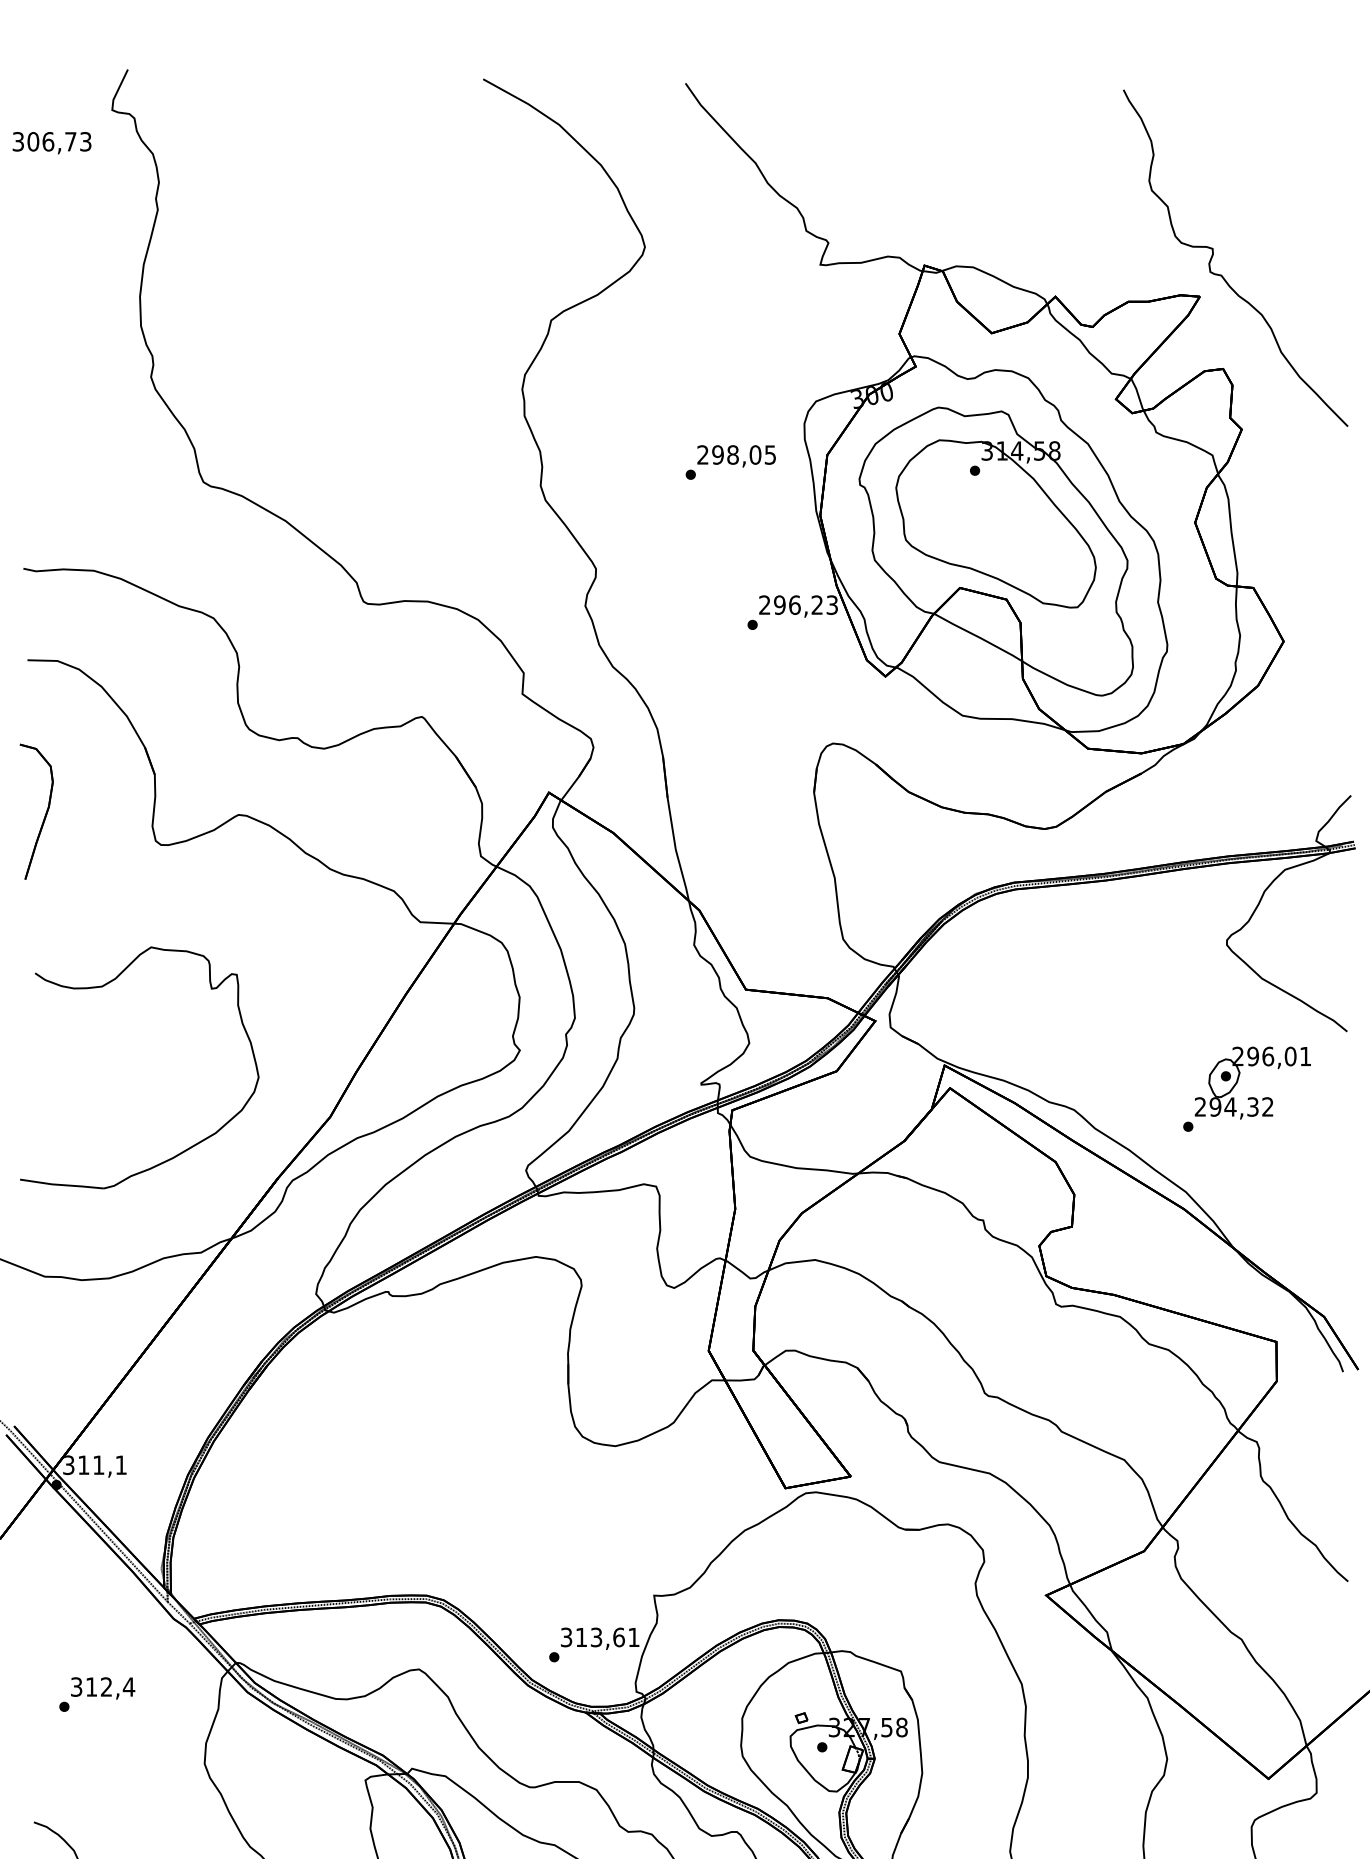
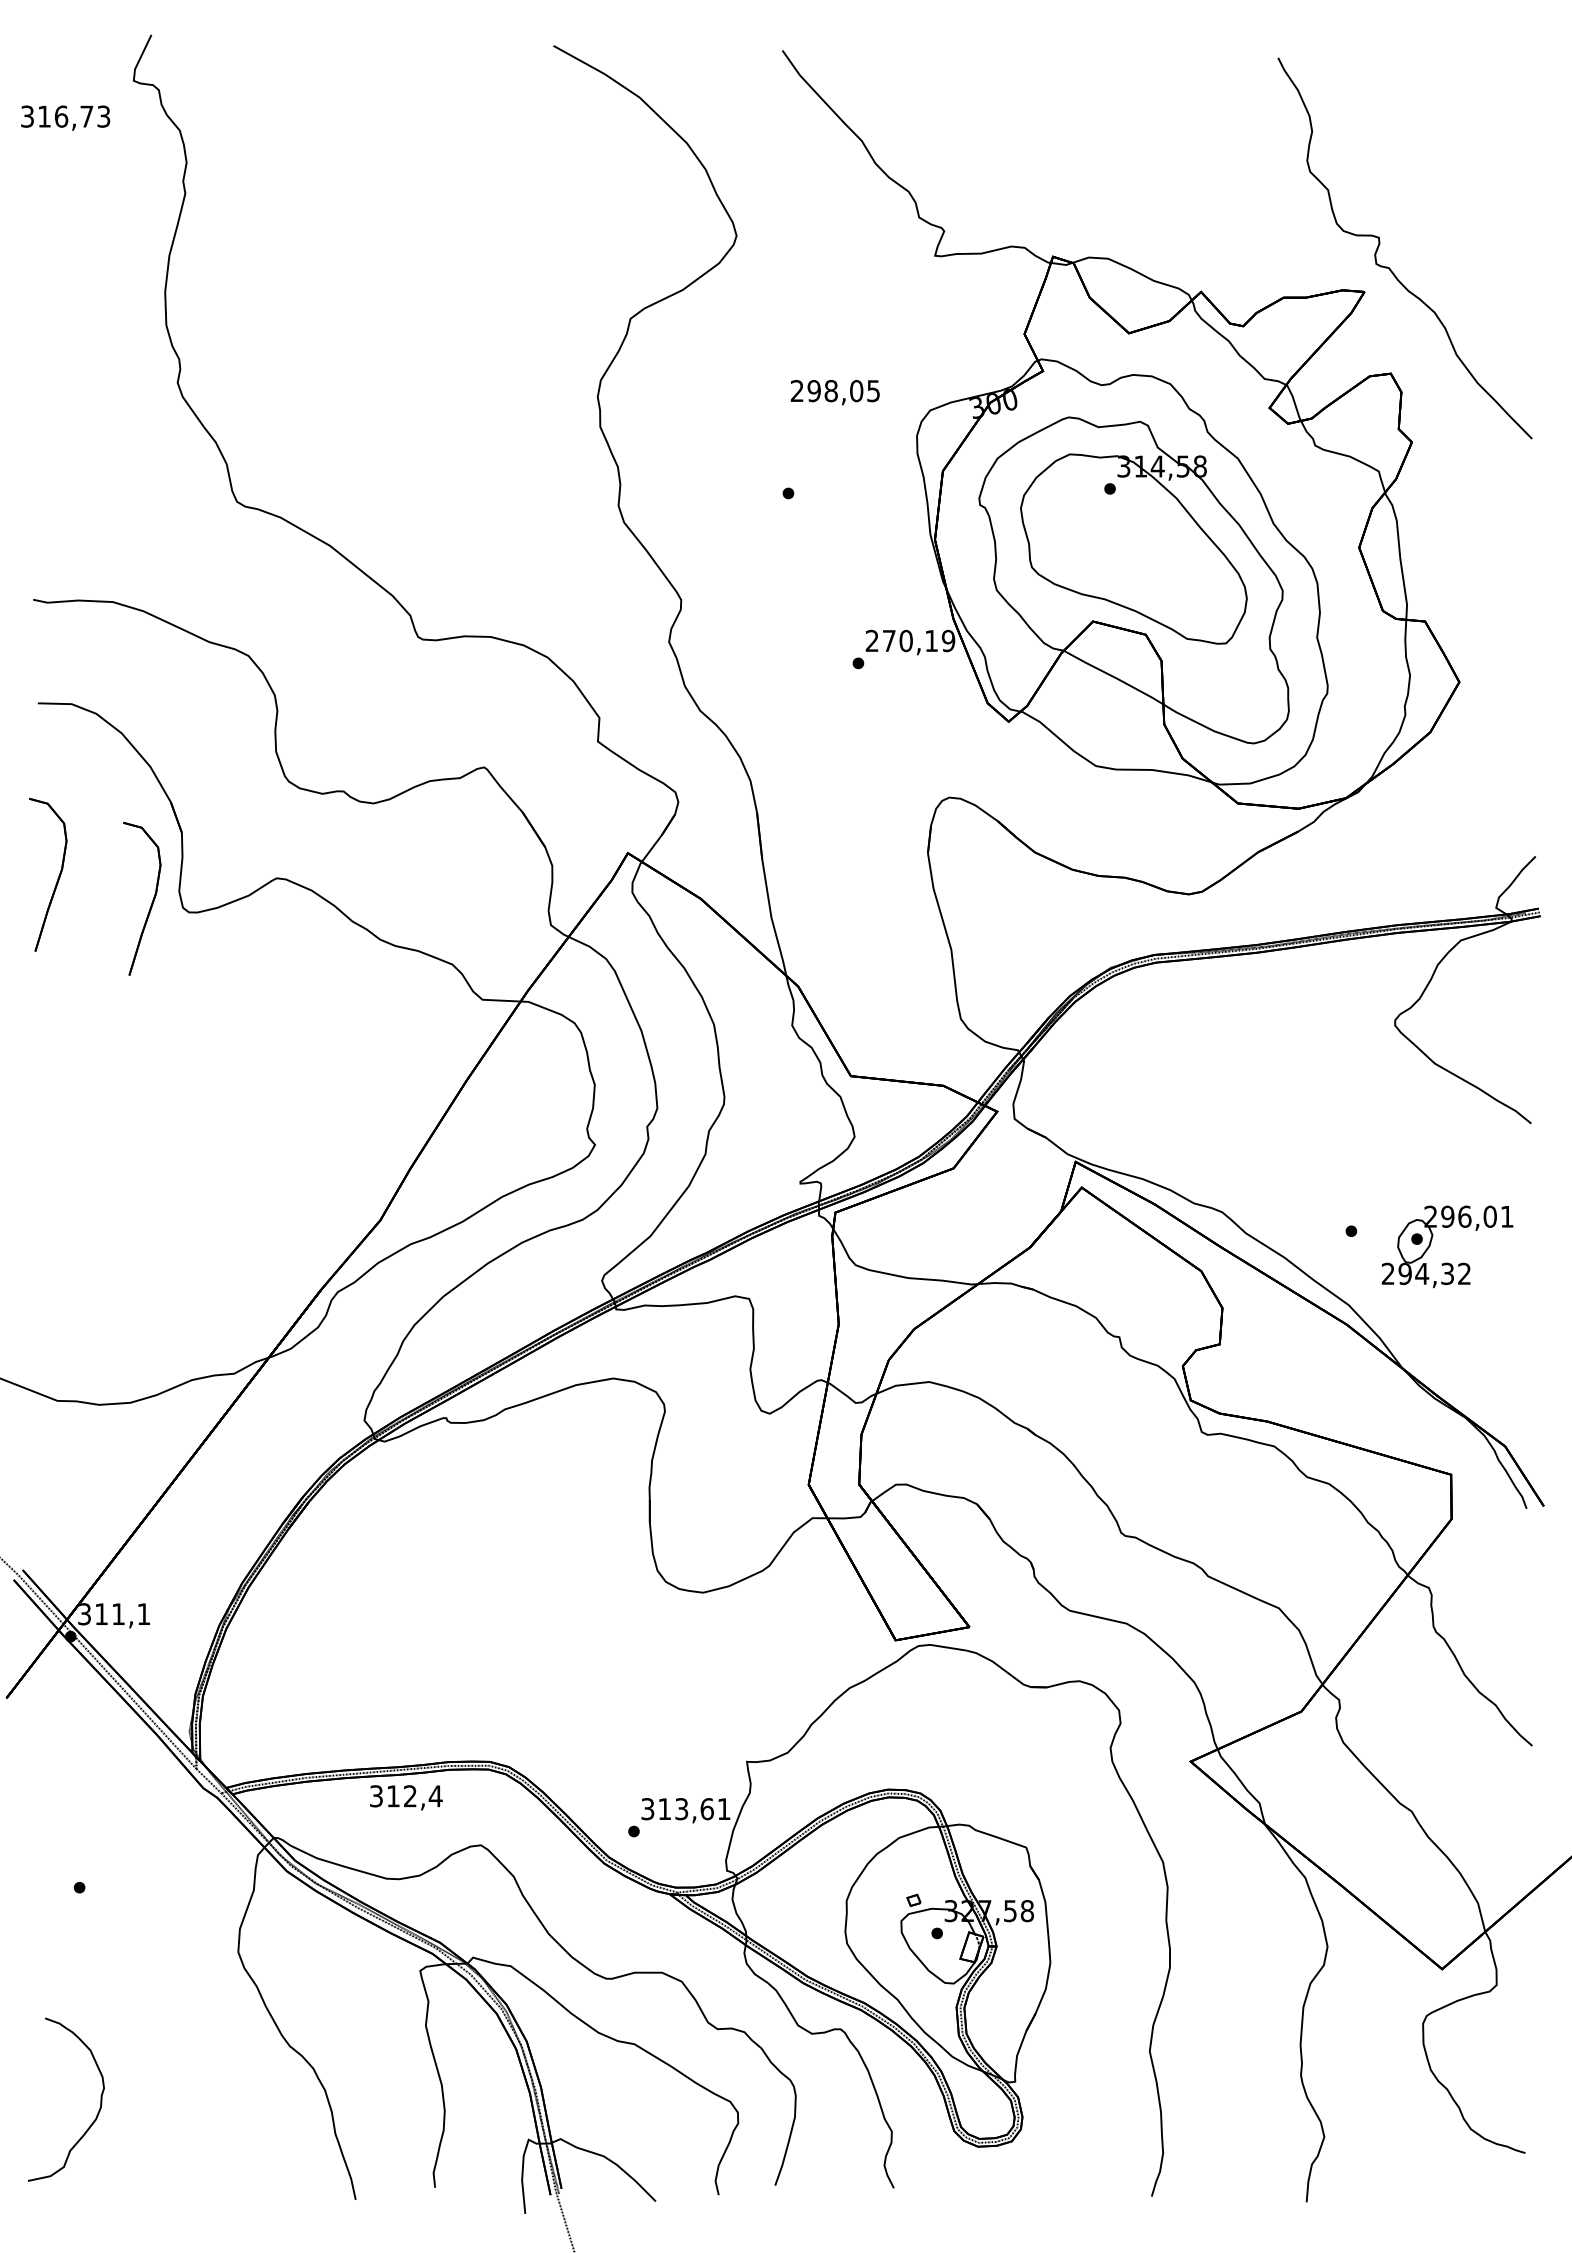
text: (33, 141) -> (44, 116), 306,73 -> 316,73
text: (735, 456) -> (834, 392), moved
text: (805, 604) -> (918, 640), 296,23 -> 270,19
part: (127, 836) -> (151, 902), added
part: (102, 987) -> (122, 1073), removed
part: (1252, 1096) -> (1447, 1262), moved
text: (103, 1688) -> (406, 1797), moved

